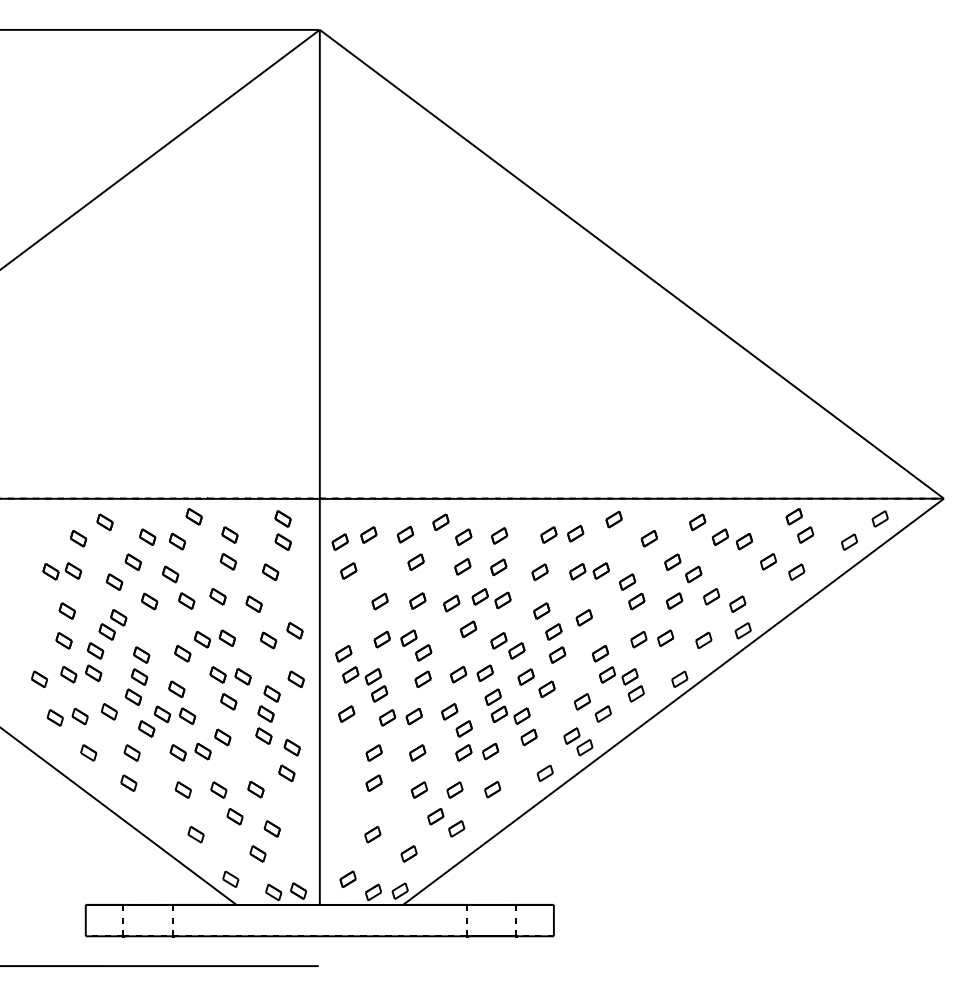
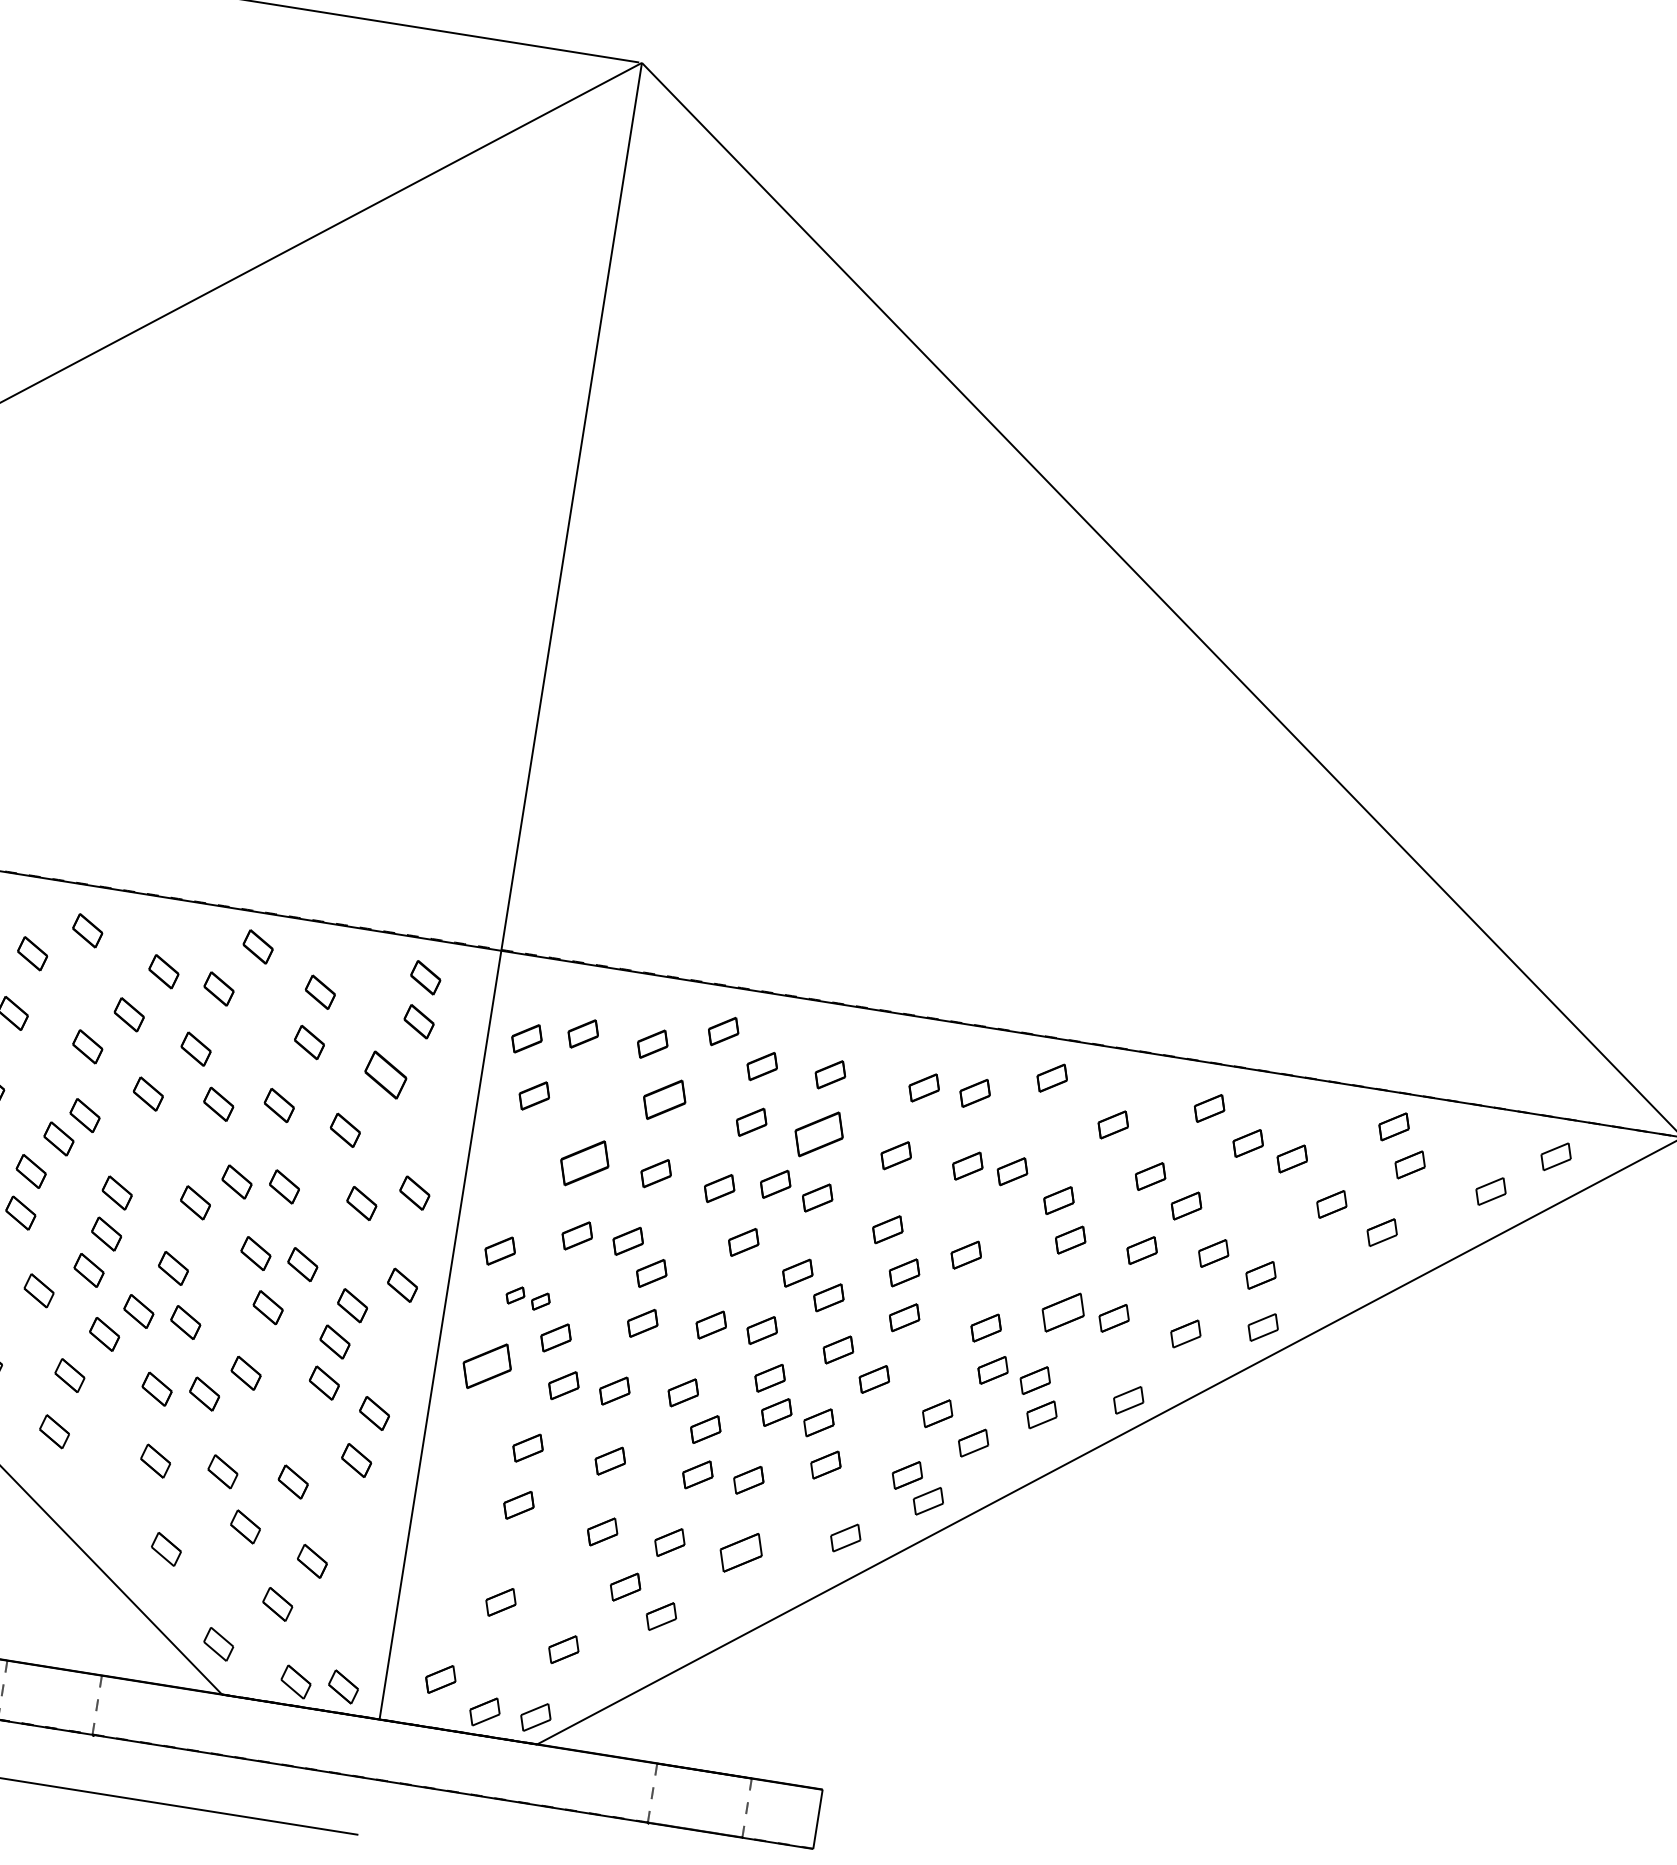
part: (415, 561) -> (663, 1097), size x1.4
part: (498, 566) -> (819, 1132), size x1.6
part: (270, 571) -> (386, 1073), size x1.4
part: (379, 601) -> (583, 1162), size x1.6
part: (638, 639) -> (1062, 1312), size x1.4
part: (361, 675) -> (527, 1297), size x0.6
part: (346, 713) -> (487, 1365), size x1.6
part: (492, 789) -> (741, 1552), size x1.4

